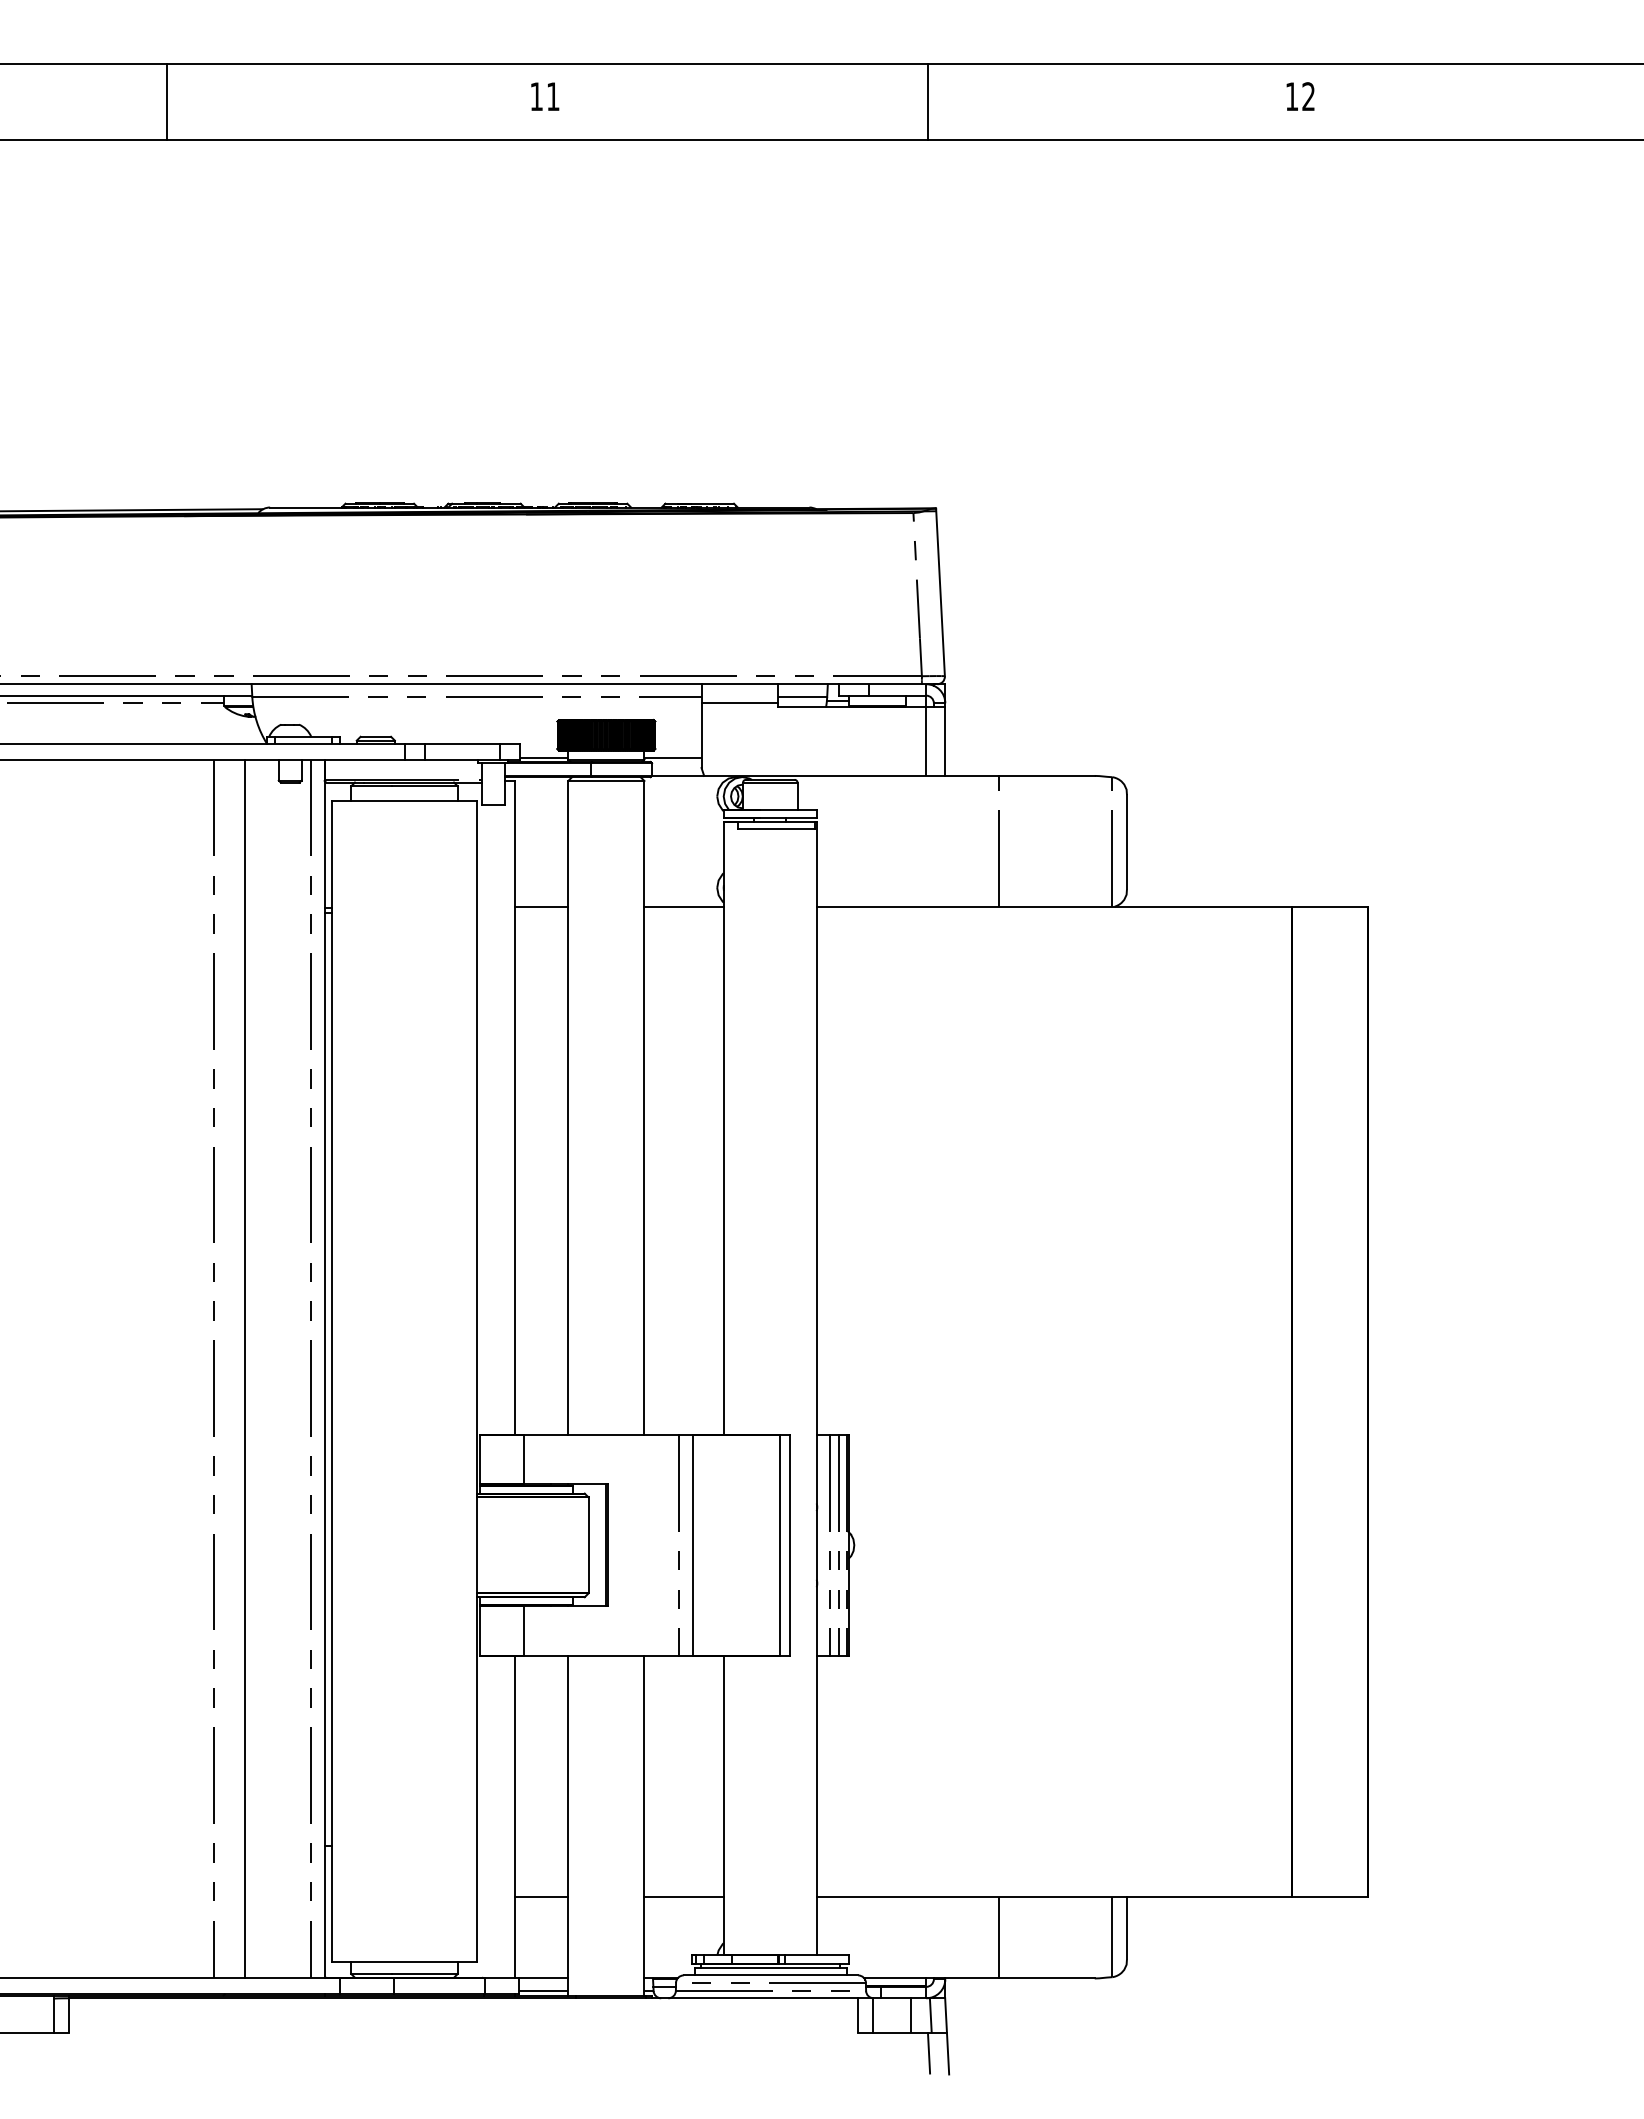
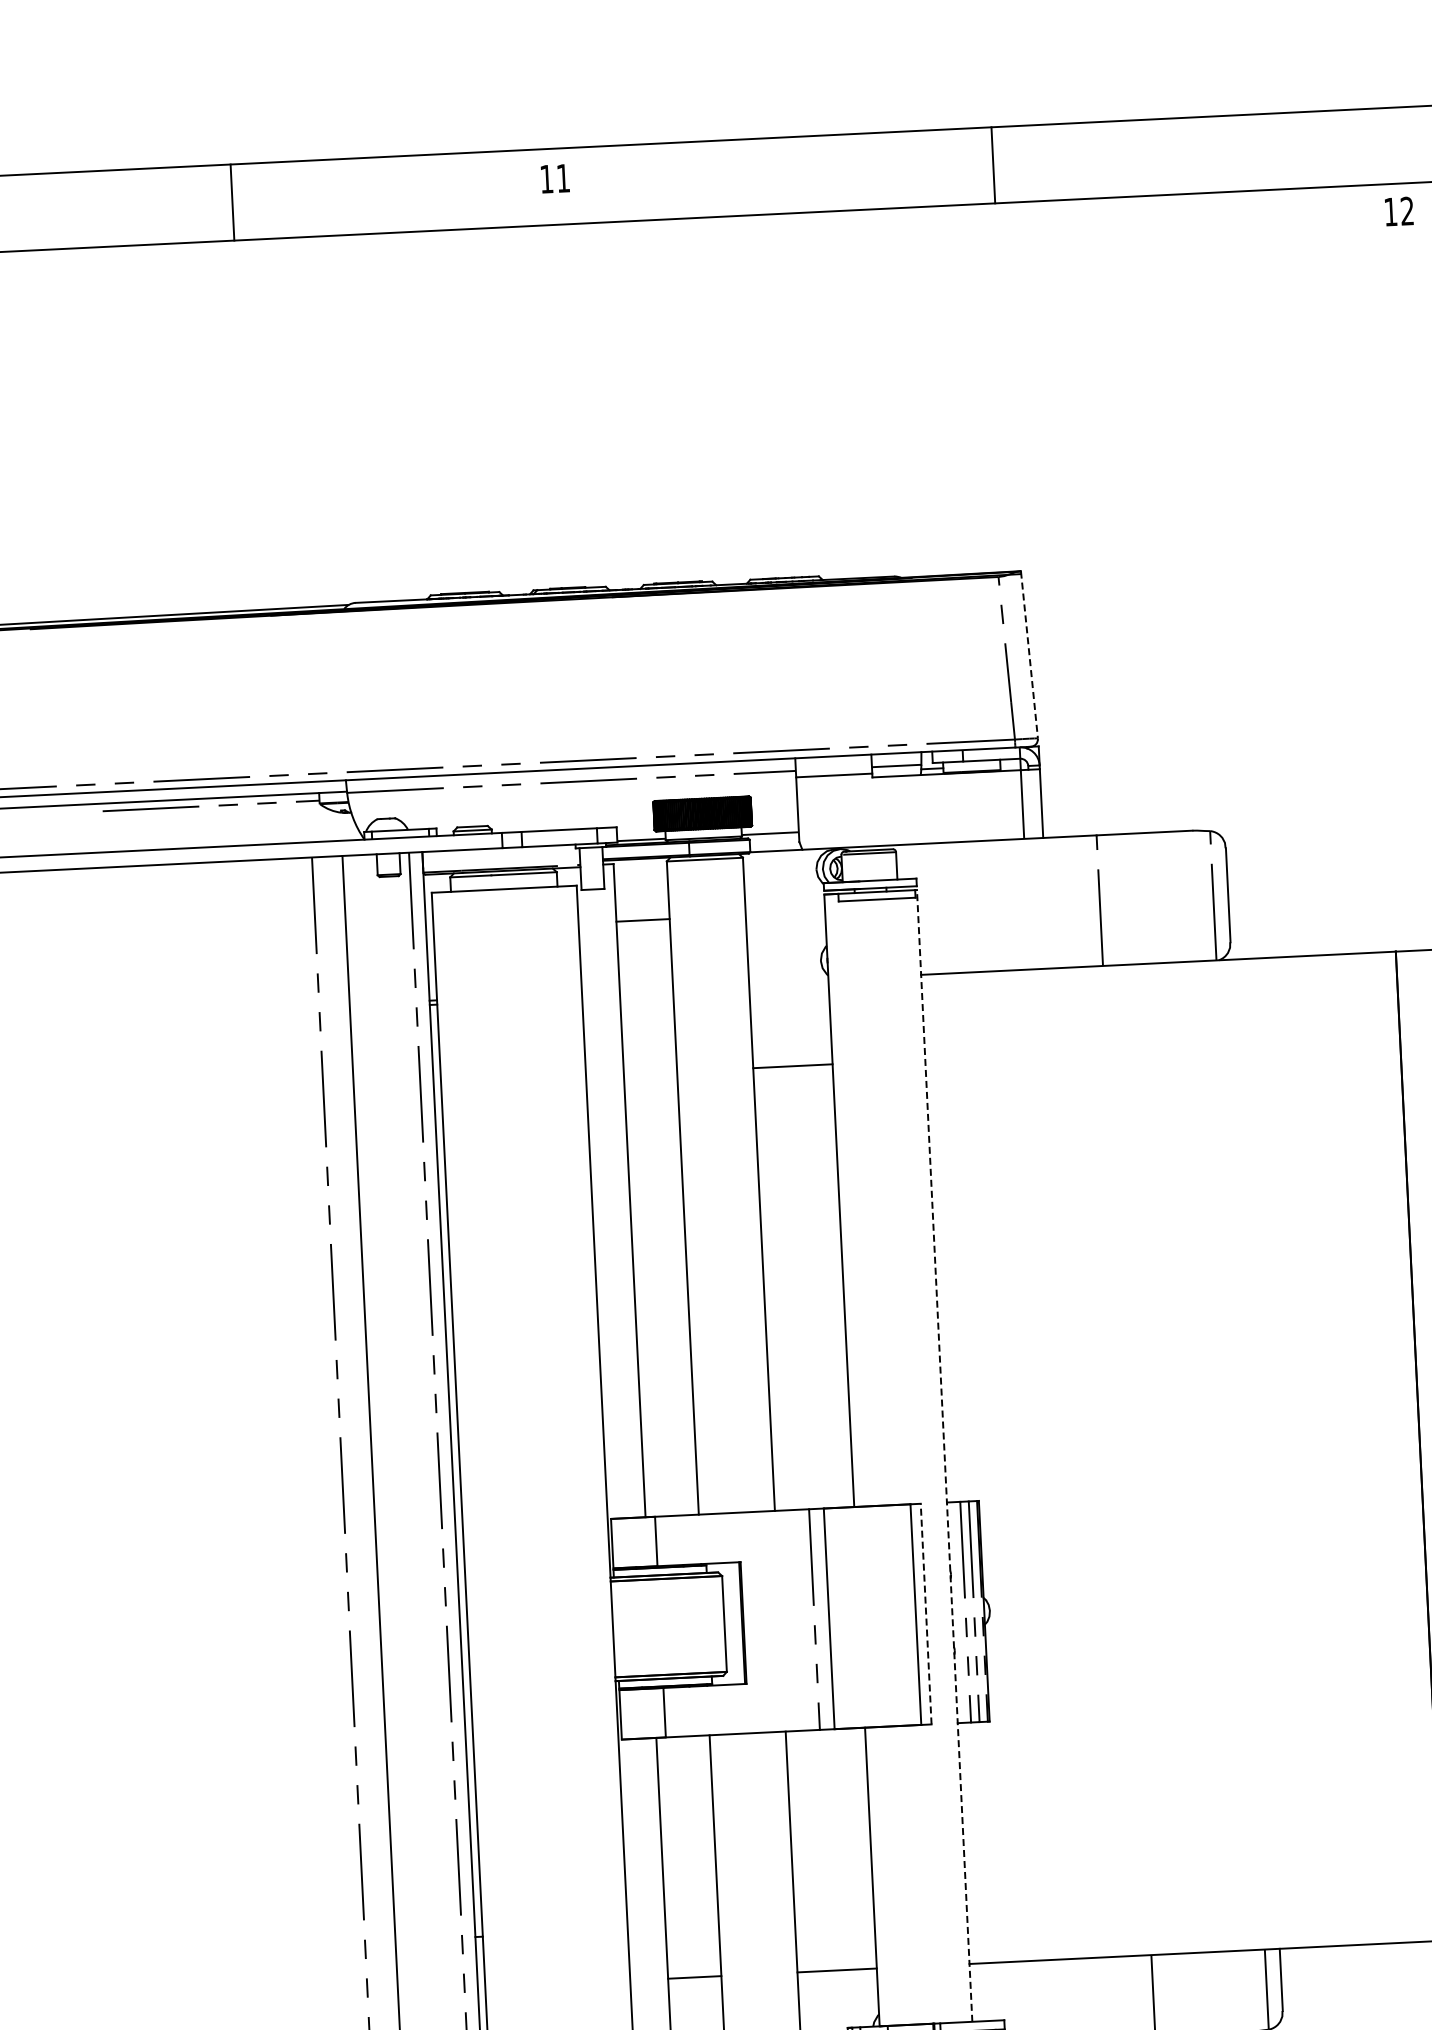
text: (545, 96) -> (555, 178), moved
text: (1300, 96) -> (1399, 211), moved
line: (940, 592) -> (1029, 655), solid -> dashed
line: (541, 906) -> (642, 920), moved
line: (683, 906) -> (792, 1066), moved
line: (816, 1388) -> (944, 1456), solid -> dashed
line: (790, 1544) -> (926, 1613), solid -> dashed

